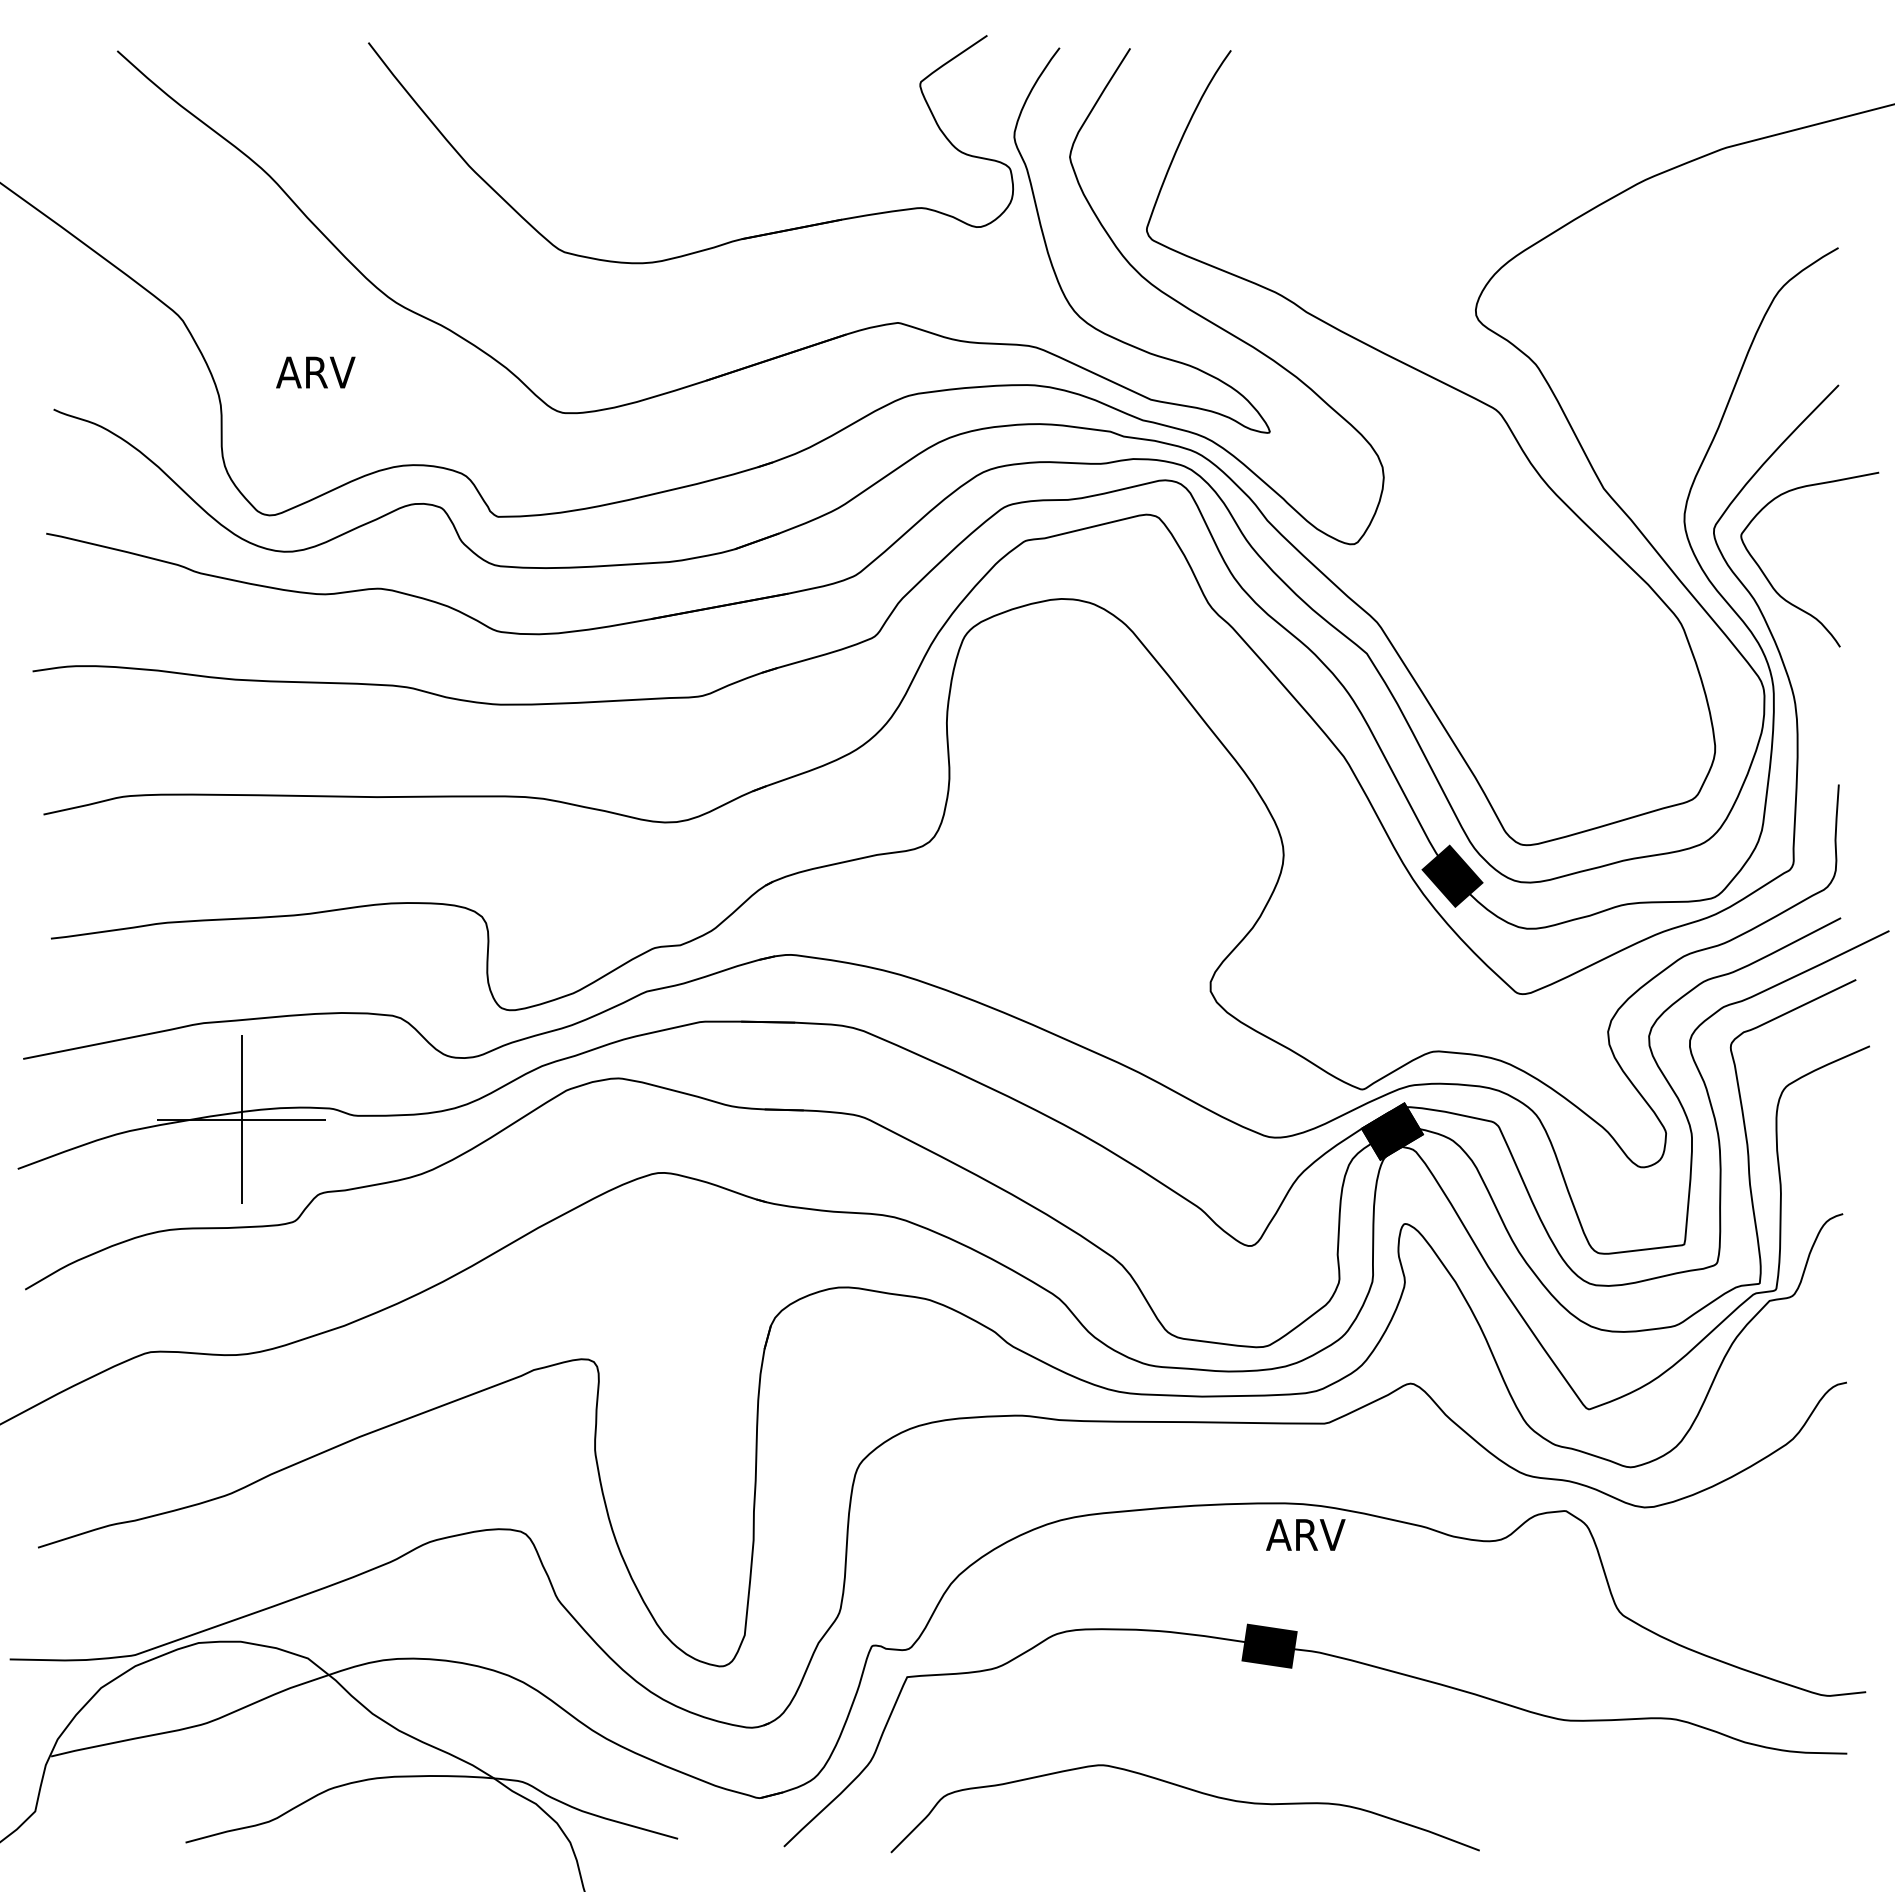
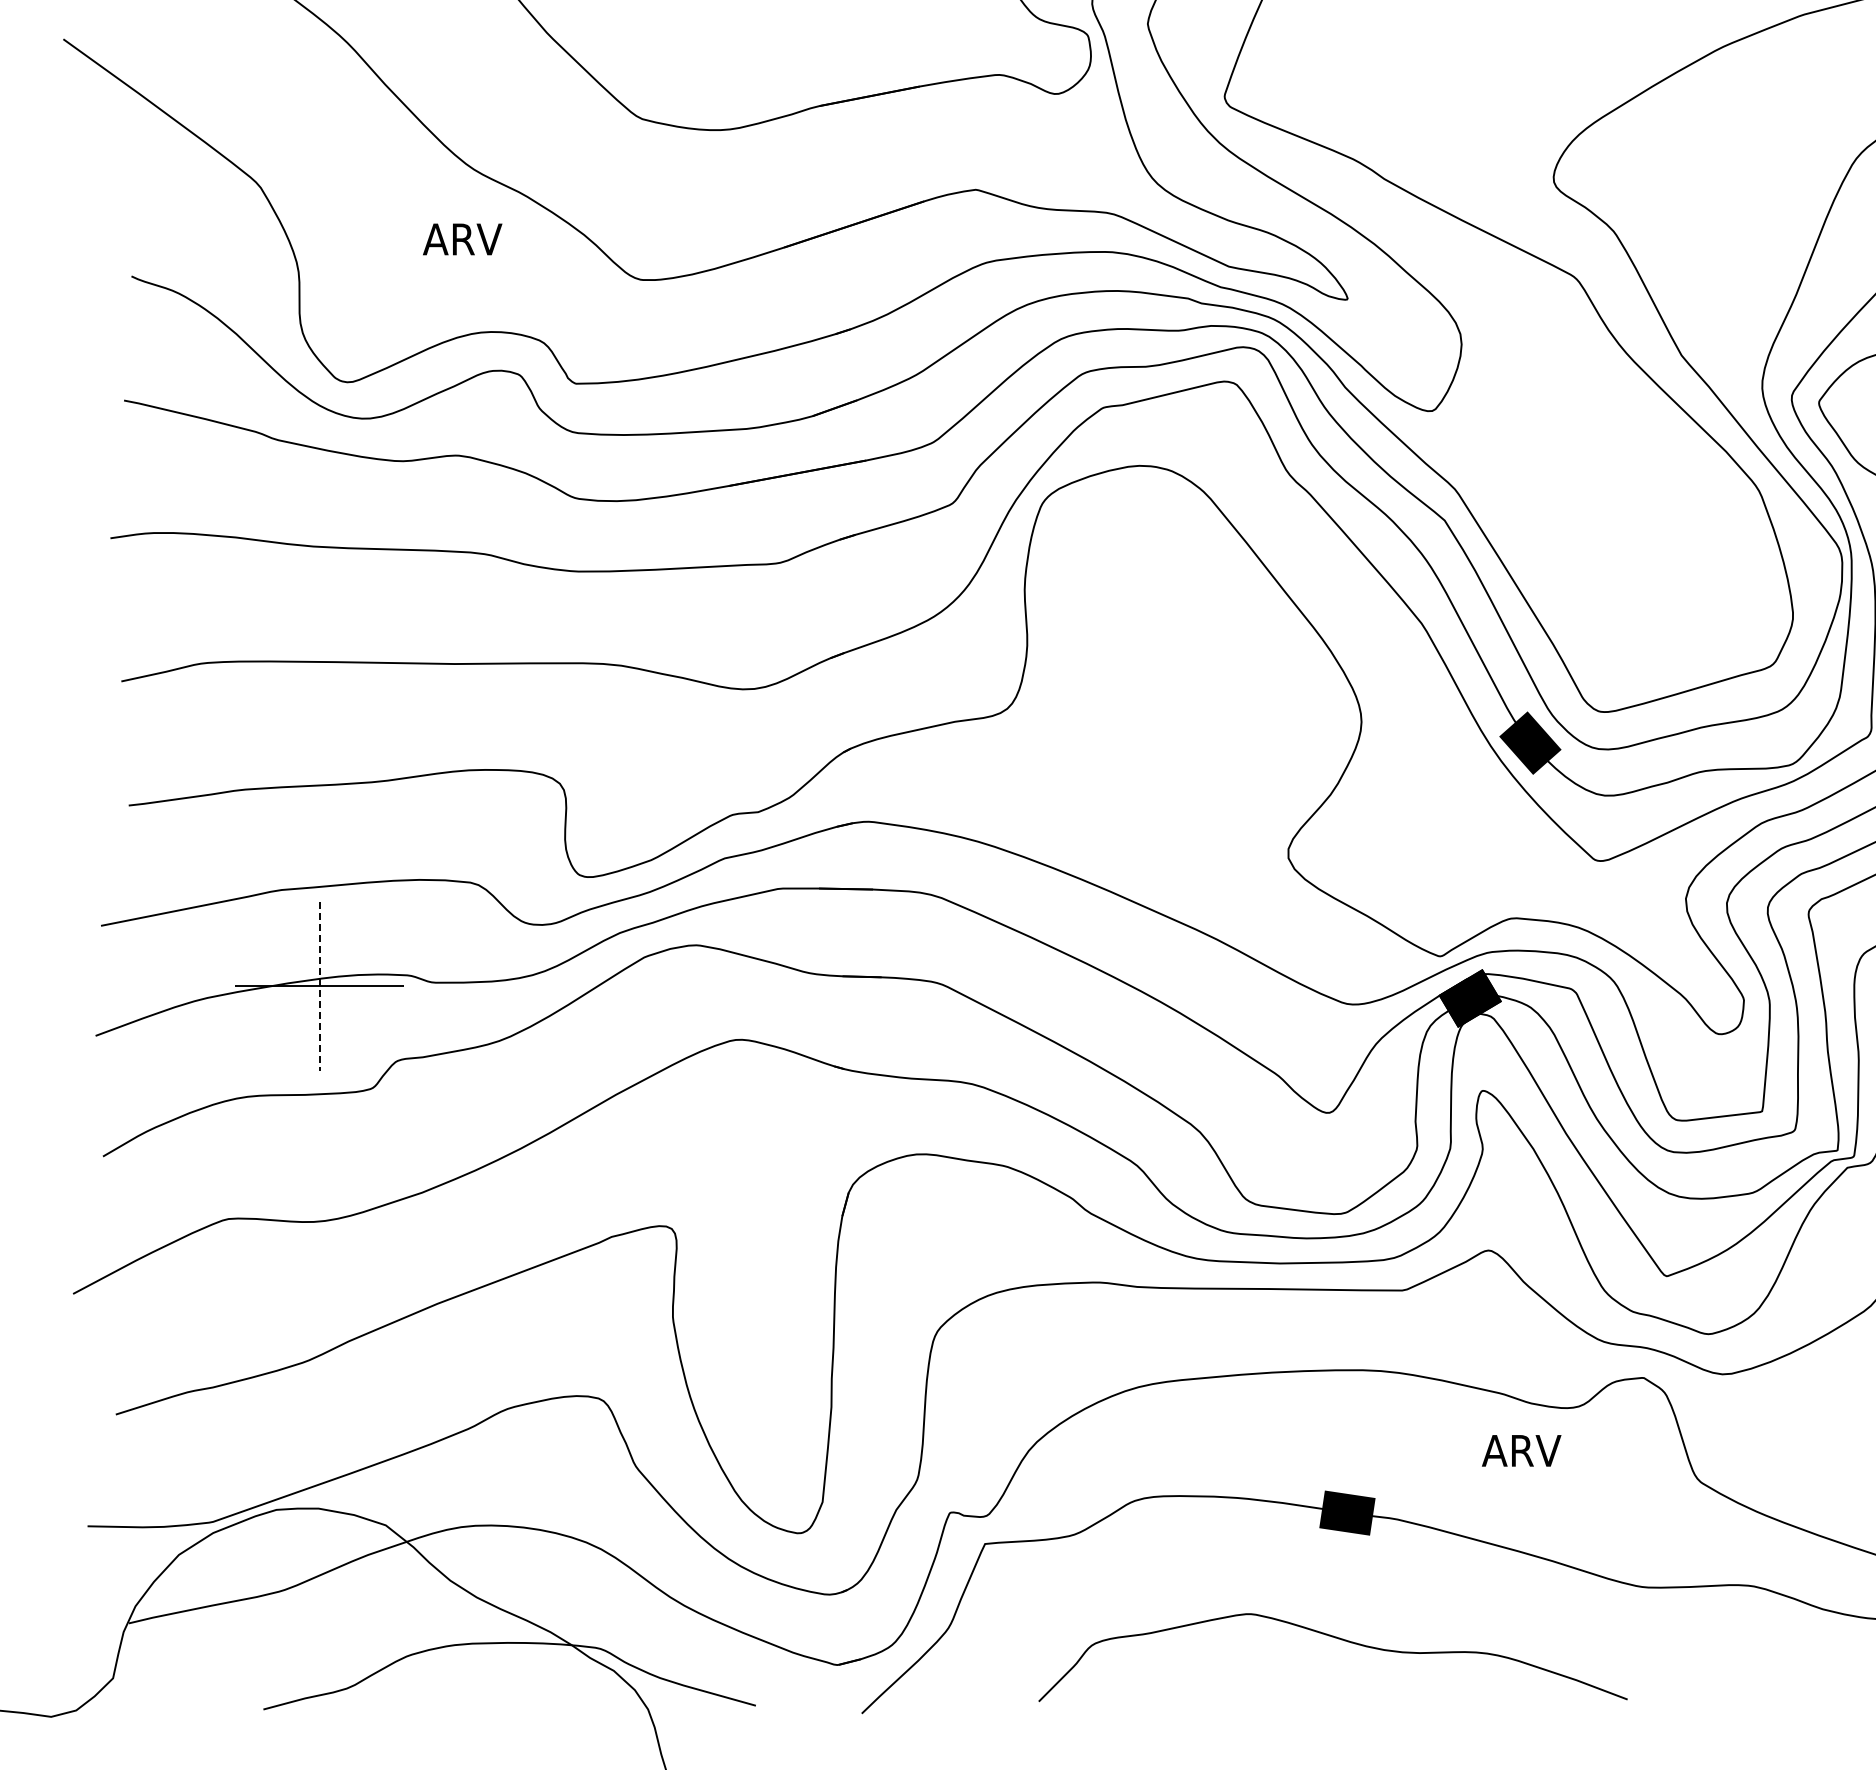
text: (315, 372) -> (462, 239), moved
line: (241, 1120) -> (319, 987), solid -> dashed
text: (1305, 1534) -> (1521, 1450), moved
curve: (1190, 1790) -> (1338, 1639), moved

